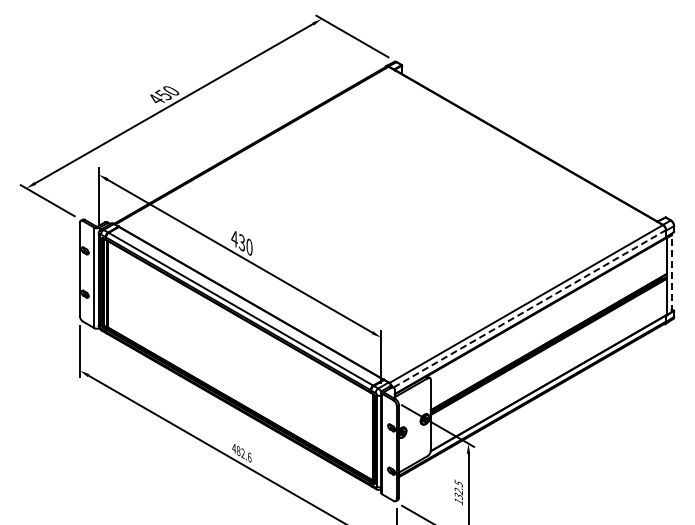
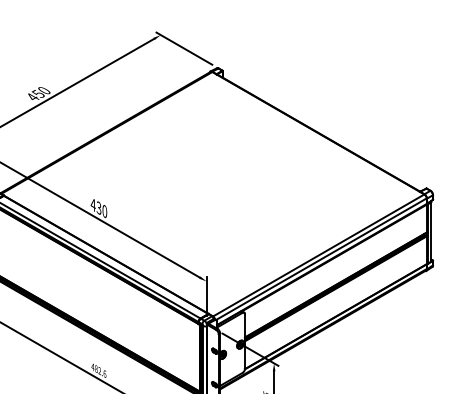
line: (671, 273) -> (431, 231), dashed -> solid
line: (530, 308) -> (322, 258), dashed -> solid

